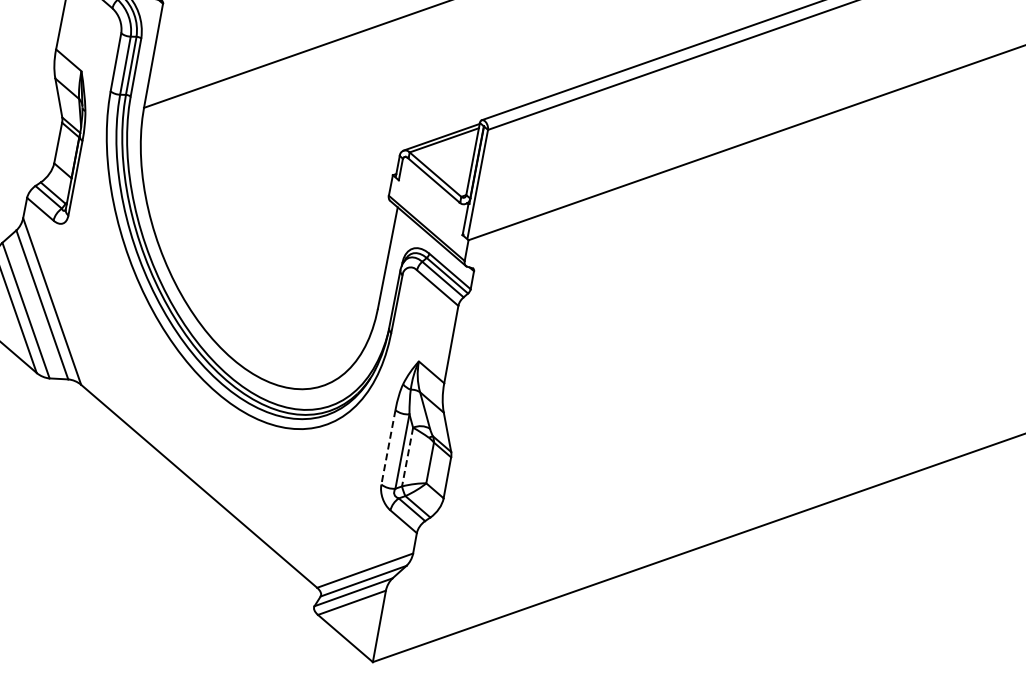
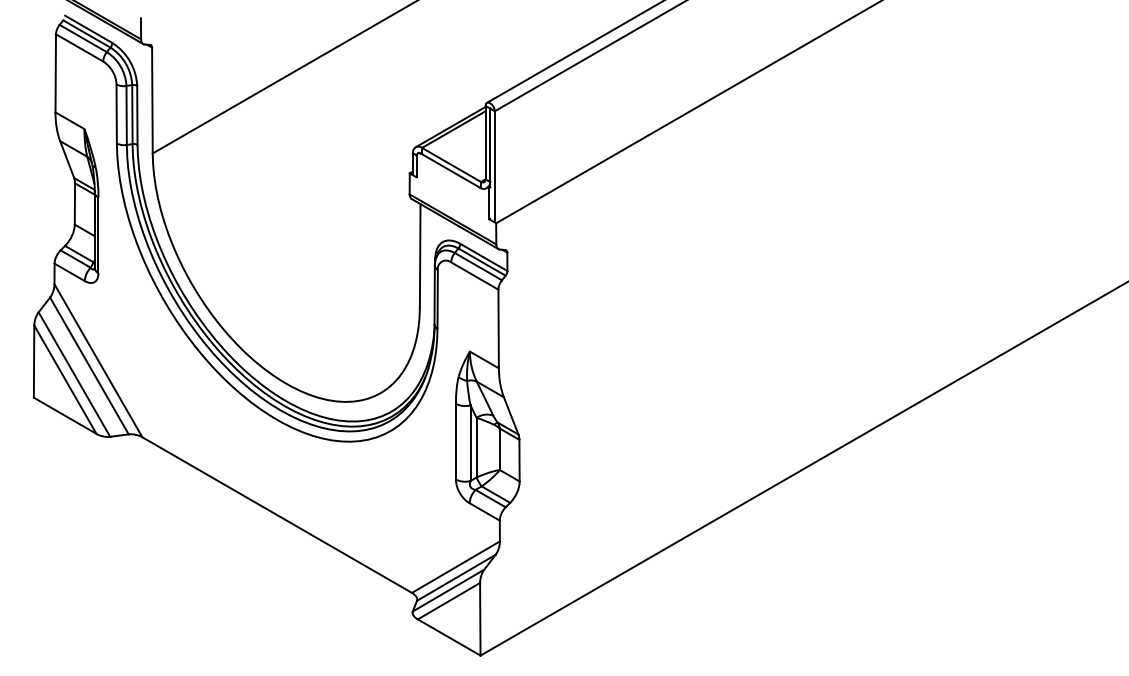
line: (388, 447) -> (455, 441), dashed -> solid
line: (407, 456) -> (476, 447), dashed -> solid

